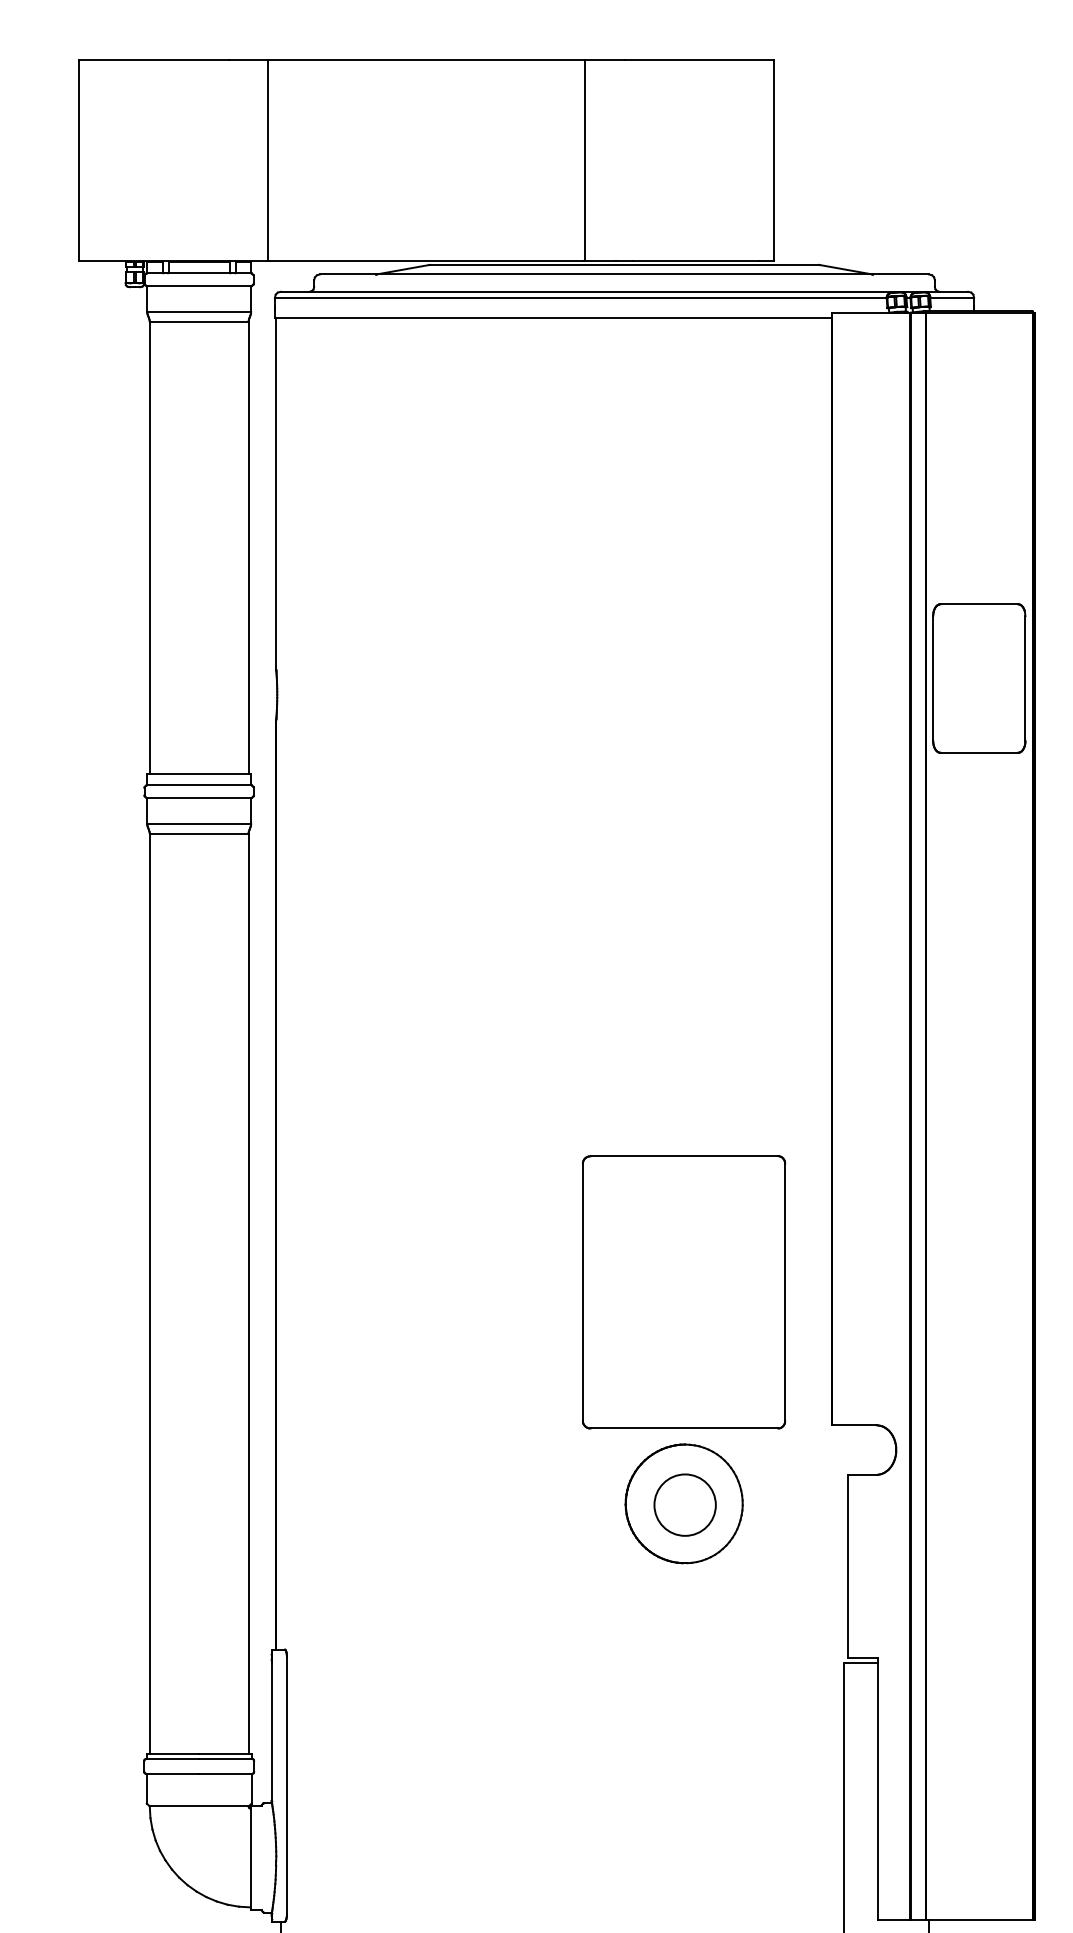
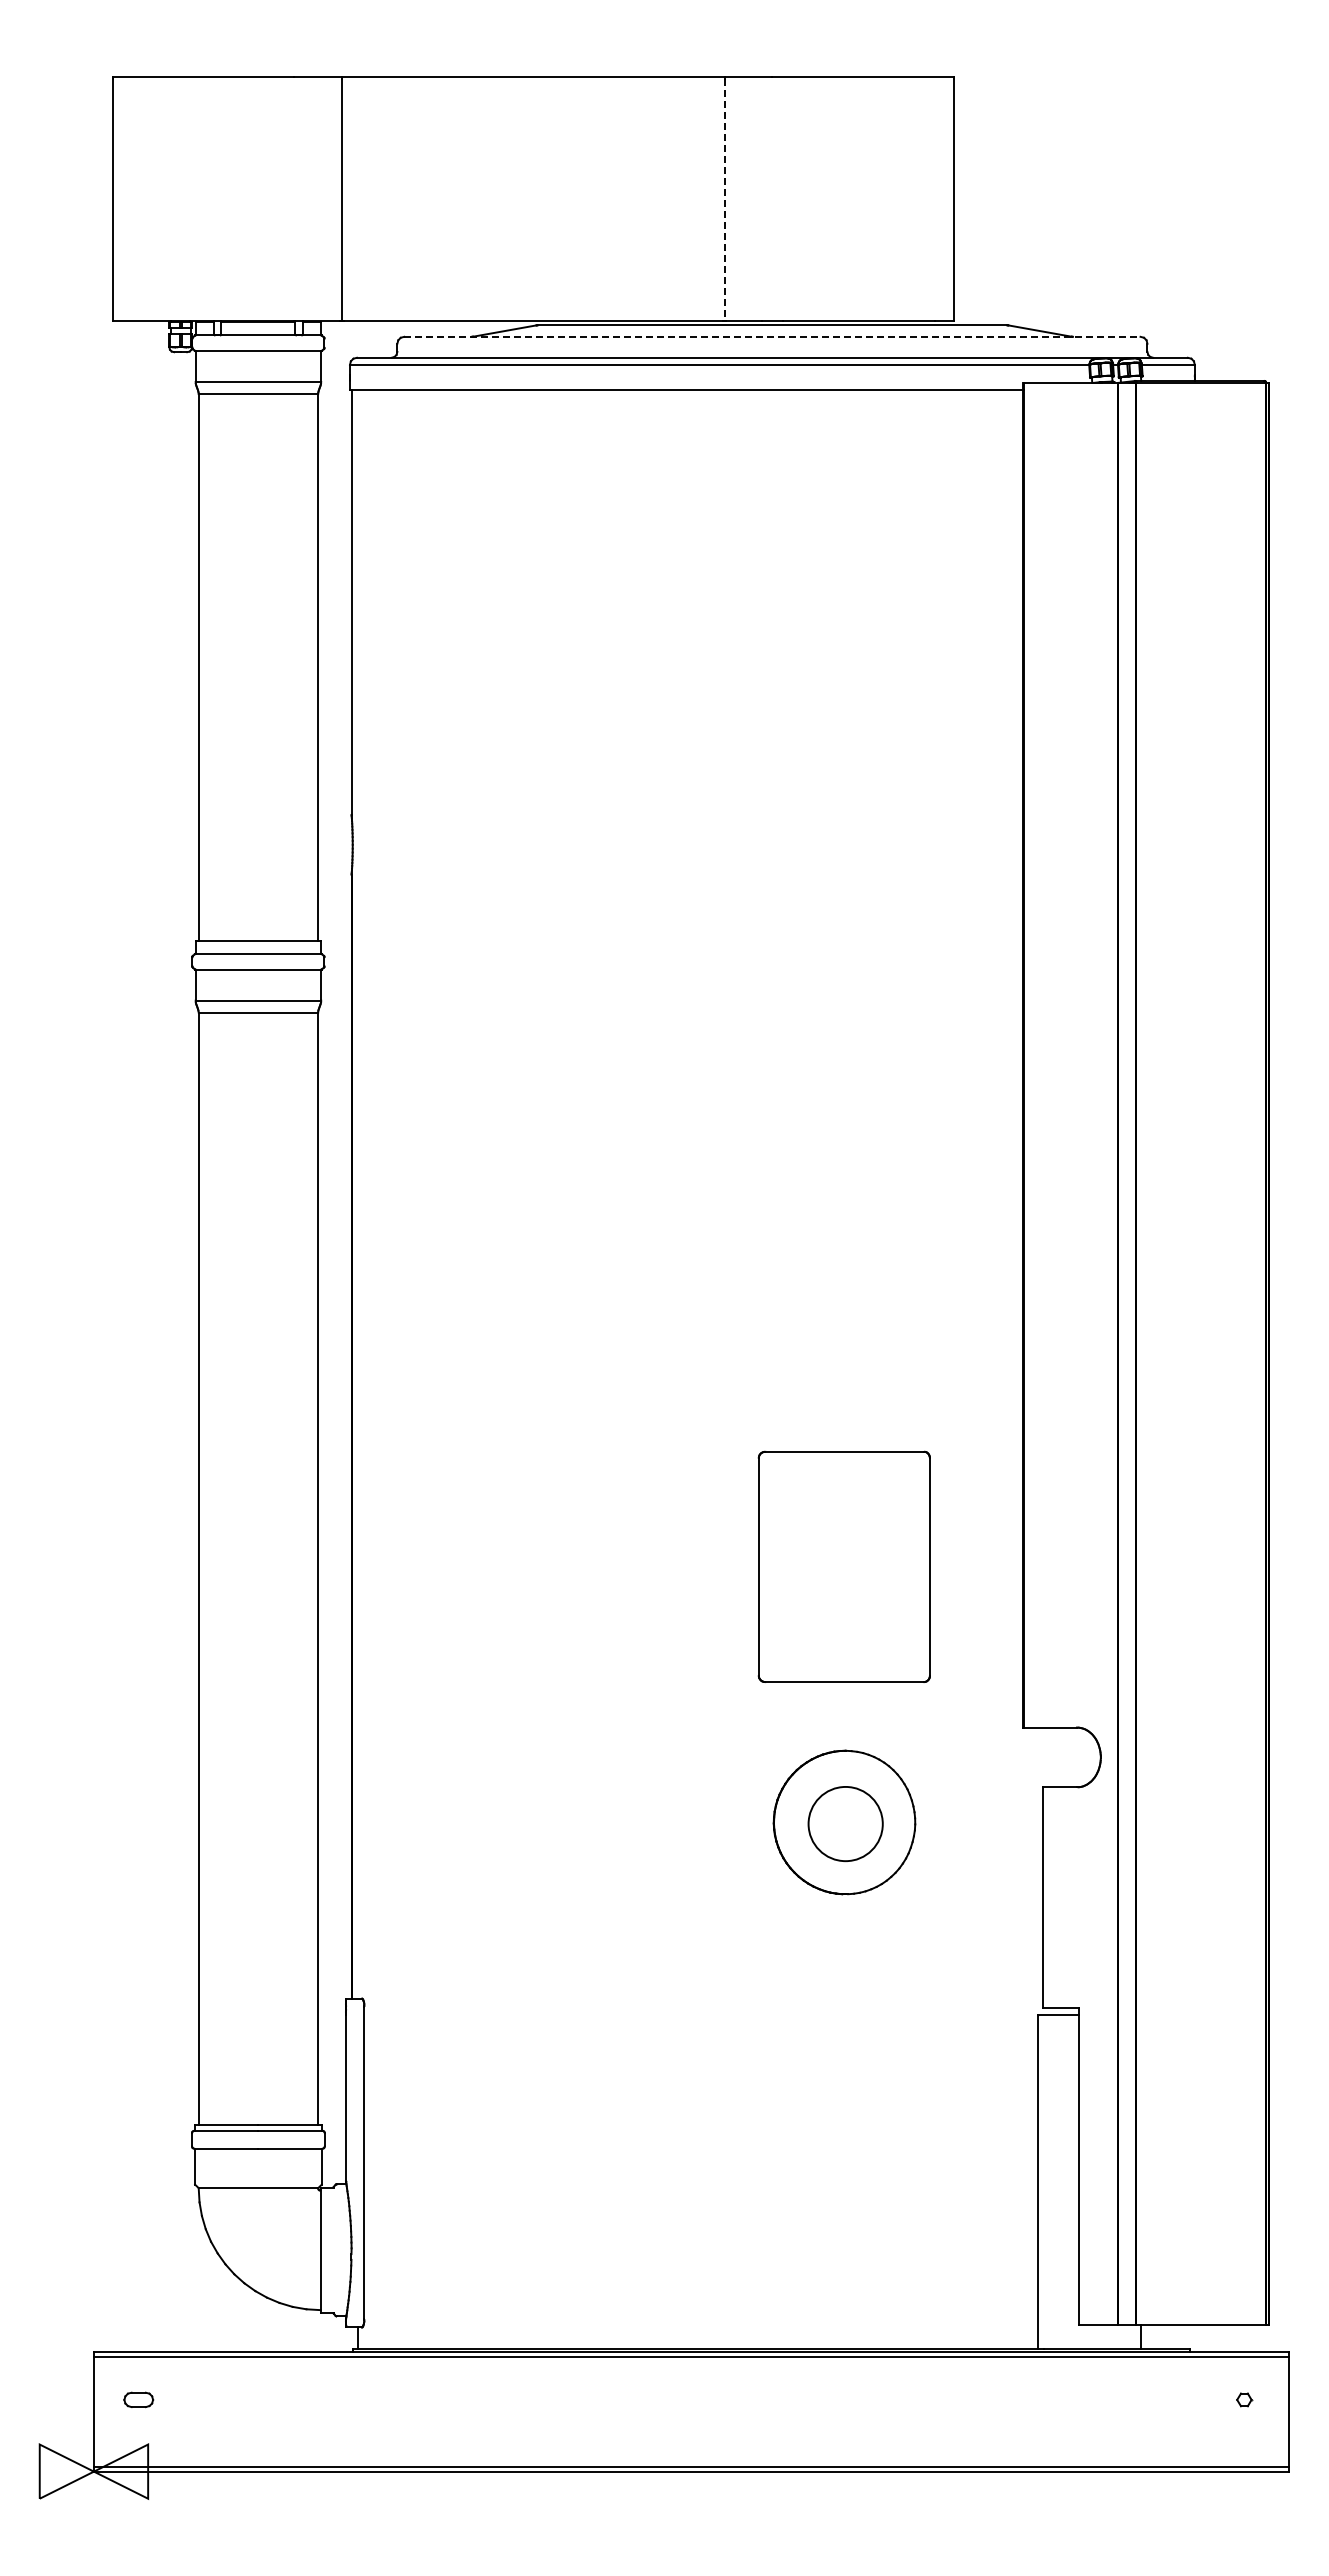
line: (584, 160) -> (724, 199), solid -> dashed
line: (624, 274) -> (772, 336), solid -> dashed
part: (978, 678) -> (1200, 824), removed
part: (684, 1292) -> (844, 1566), size x0.7

